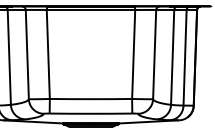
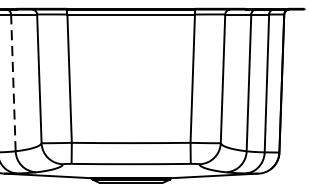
line: (9, 56) -> (13, 81), solid -> dashed

